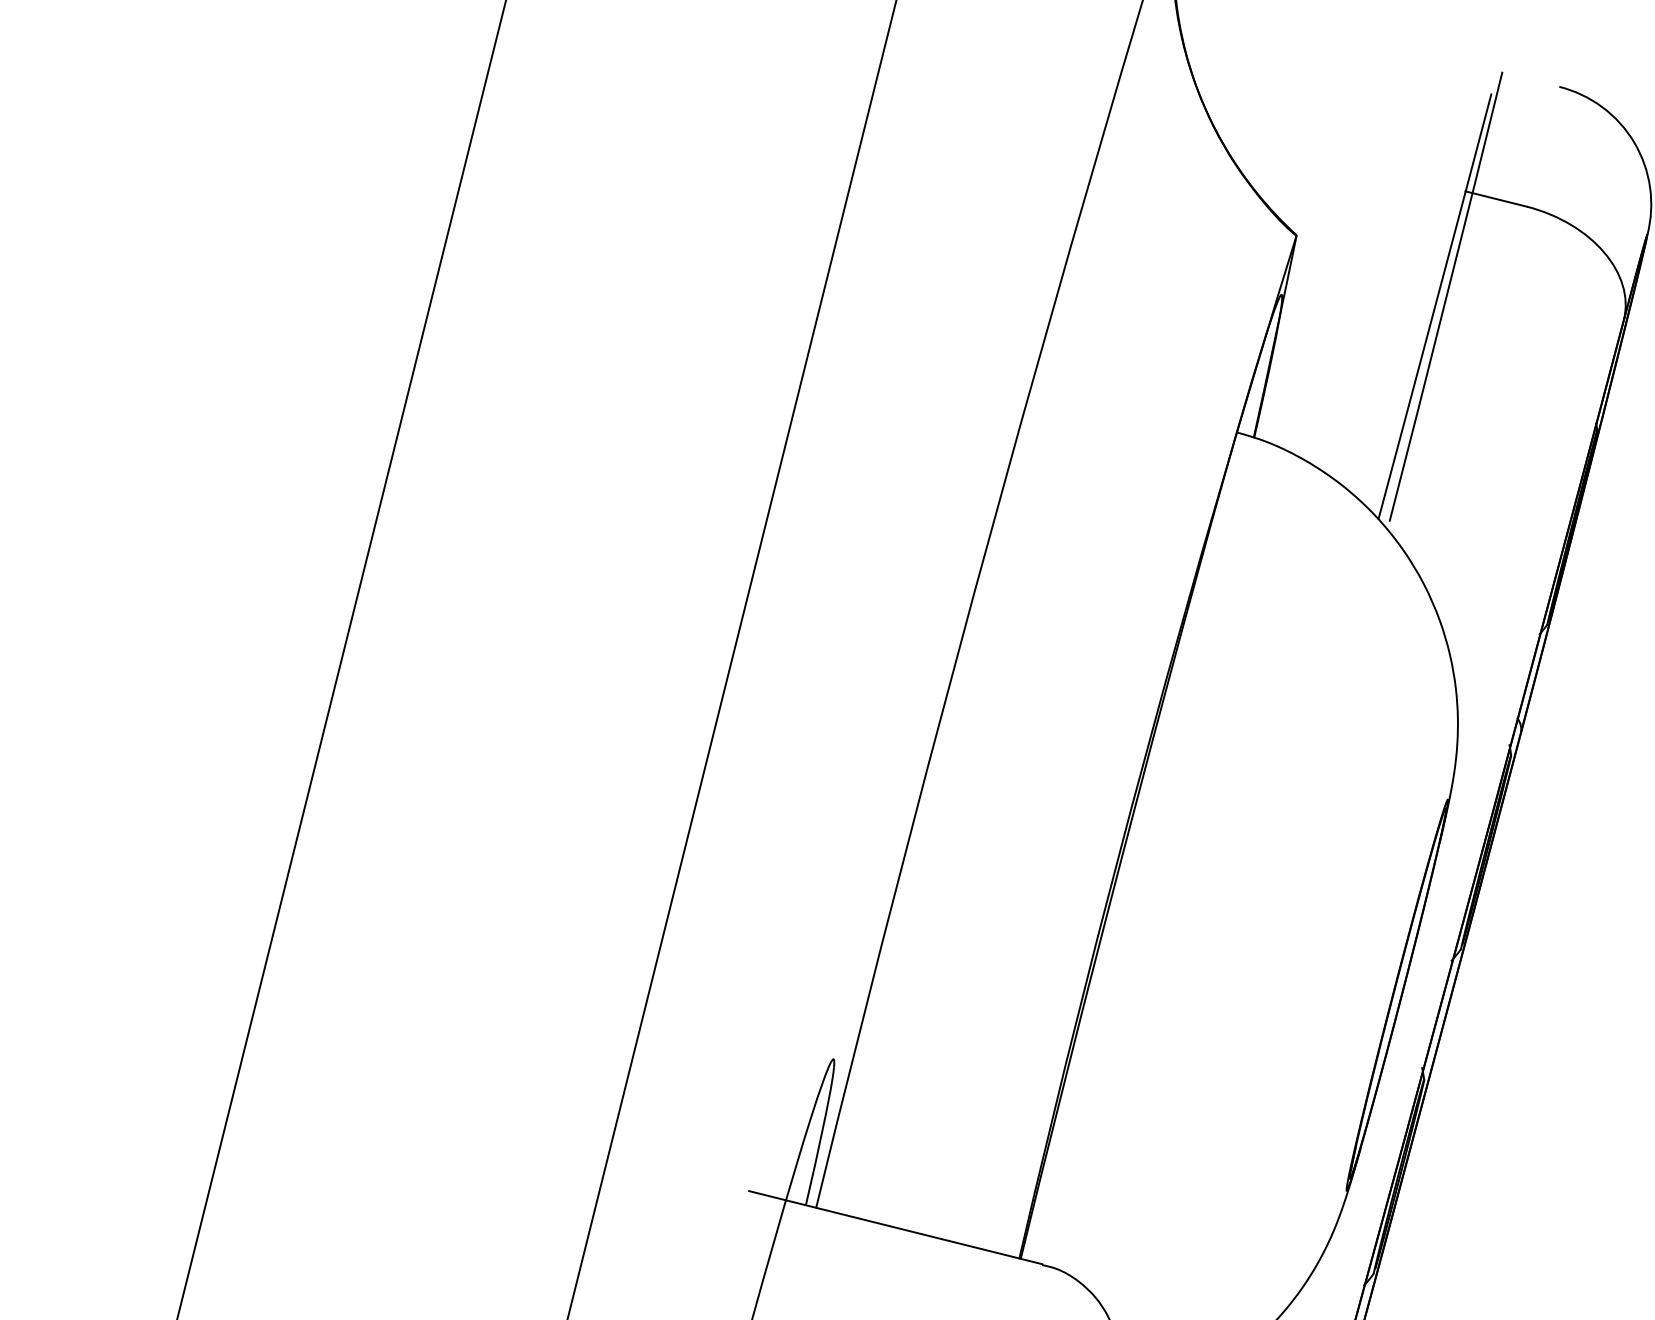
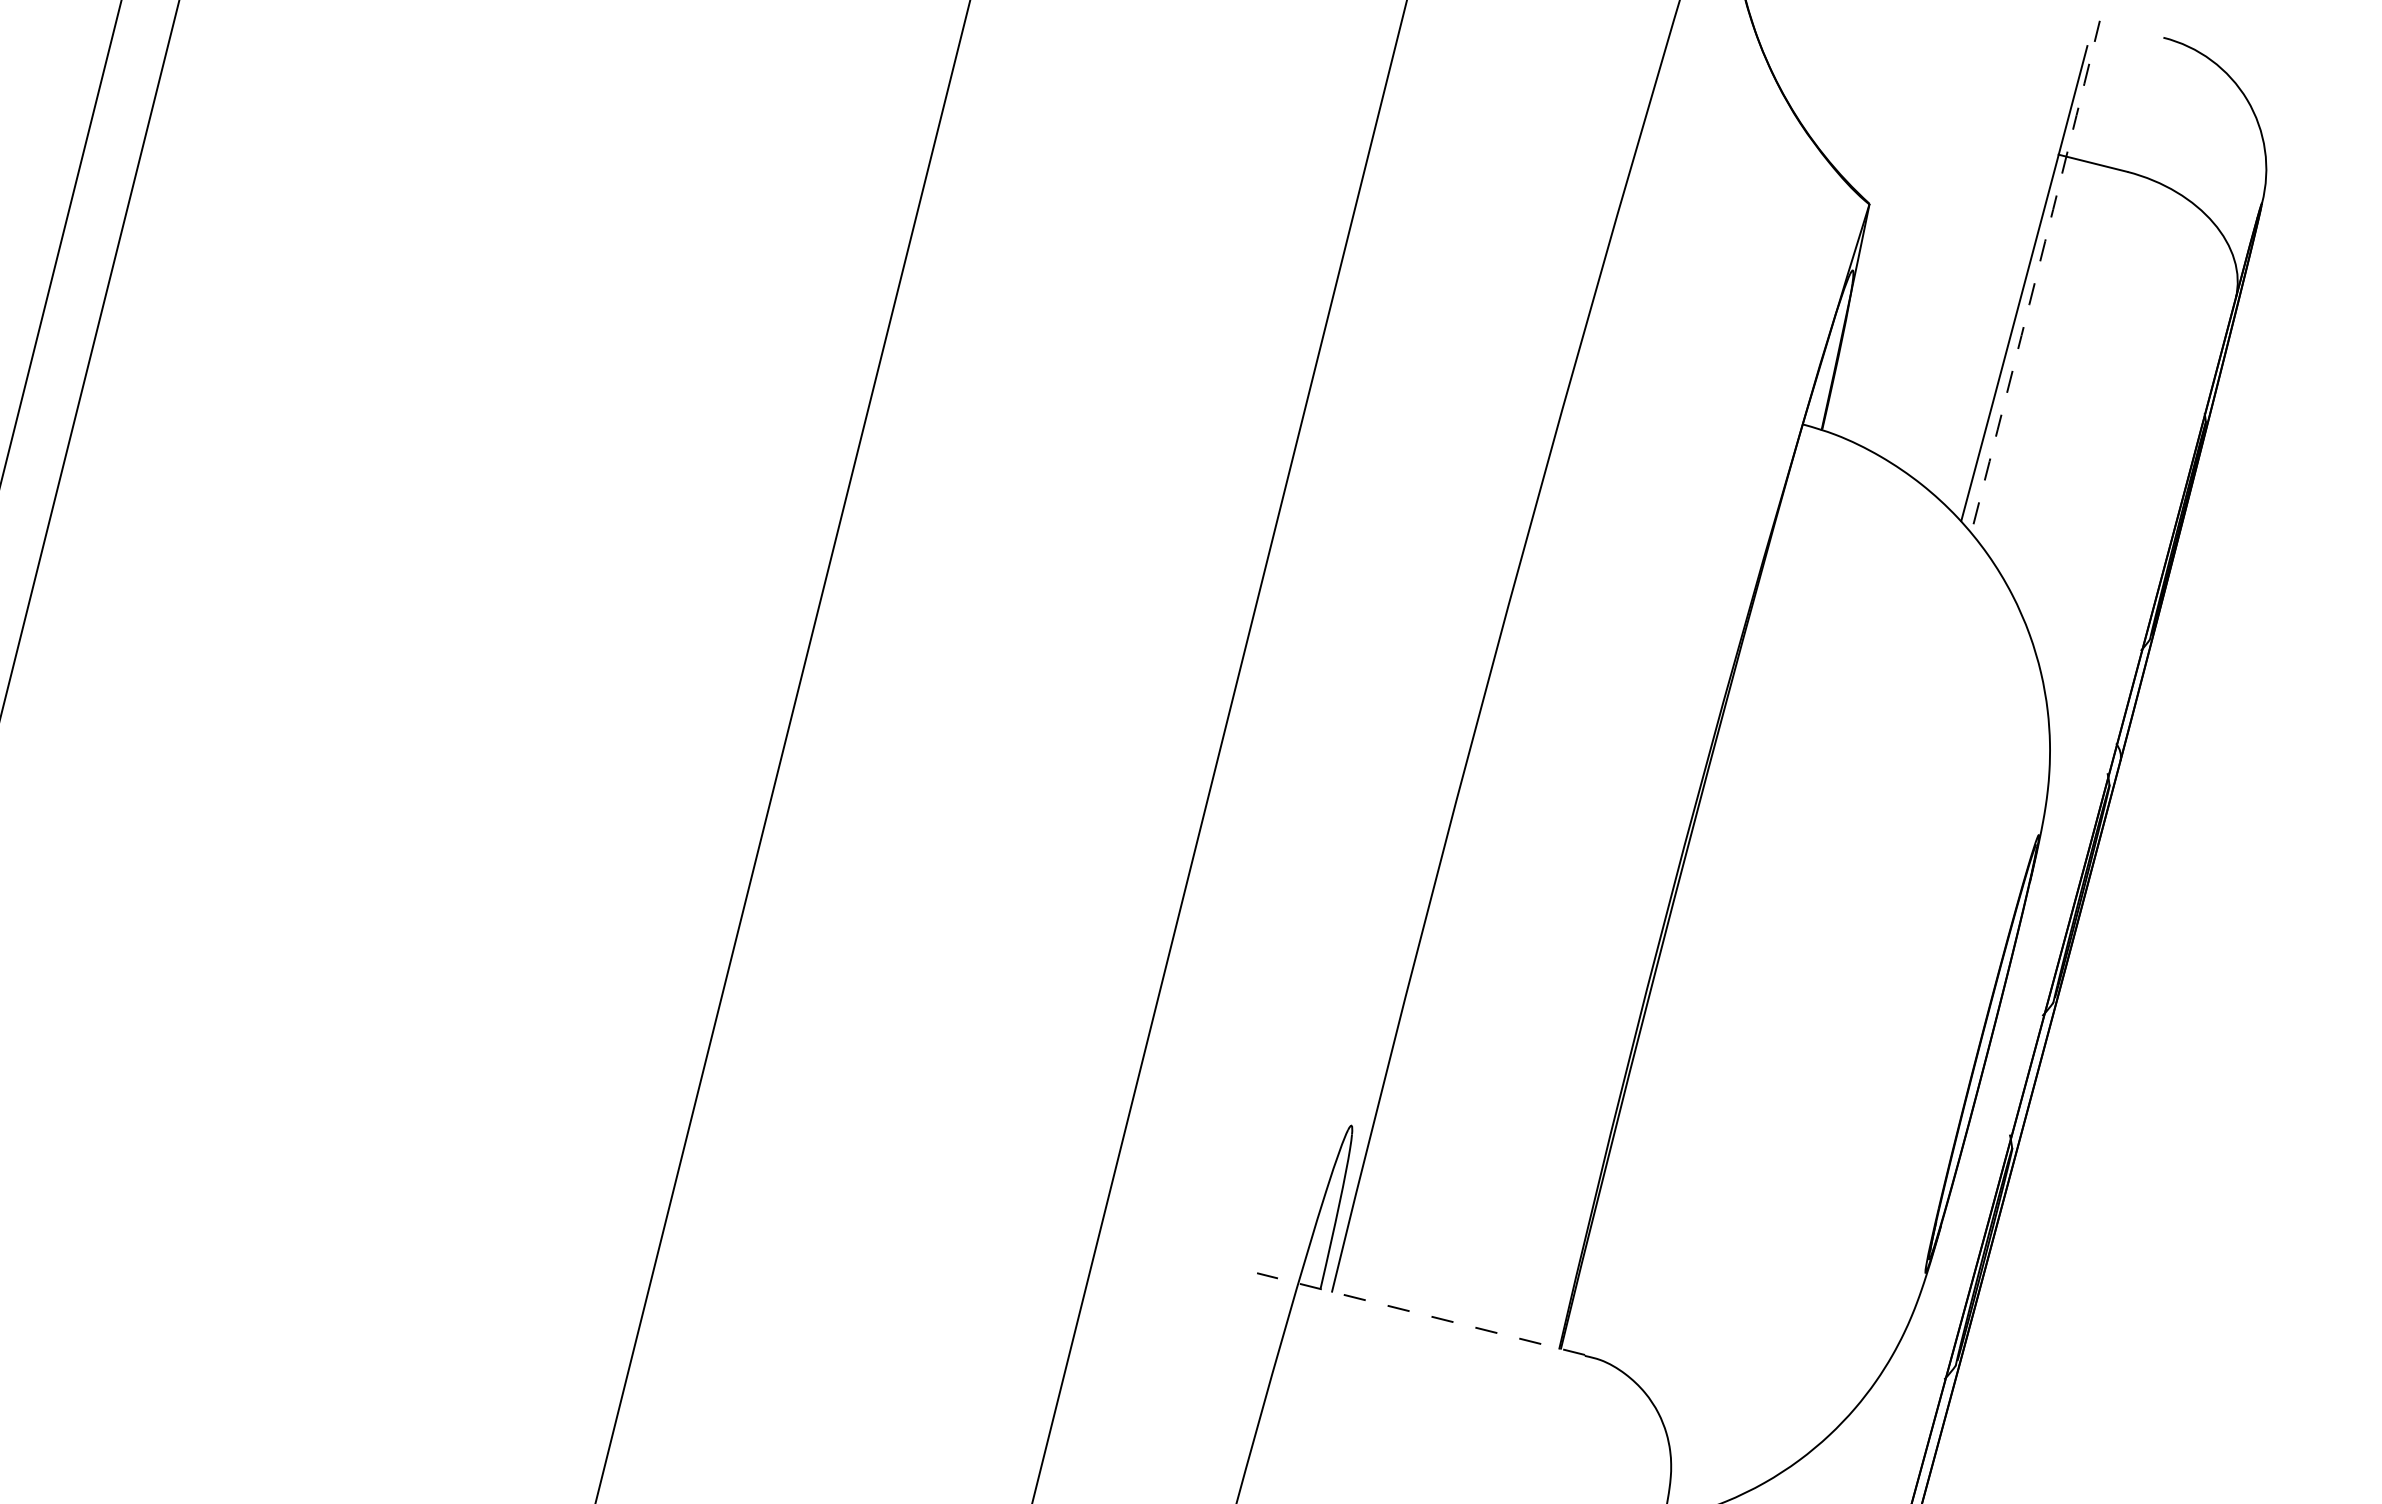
arc: (1446, 296) -> (2037, 272), solid -> dashed
line: (895, 1227) -> (1420, 1313), solid -> dashed

